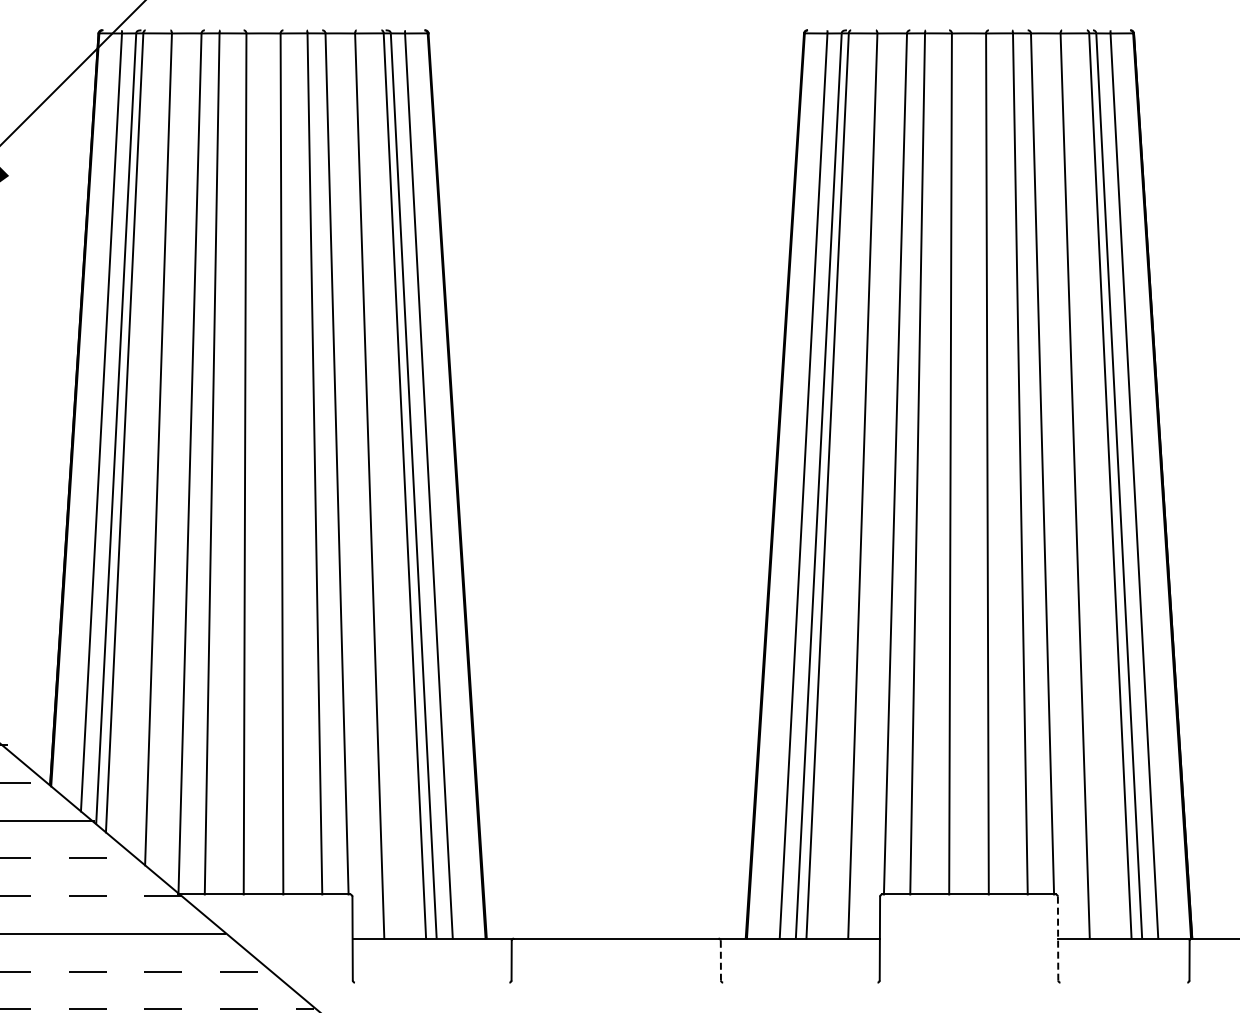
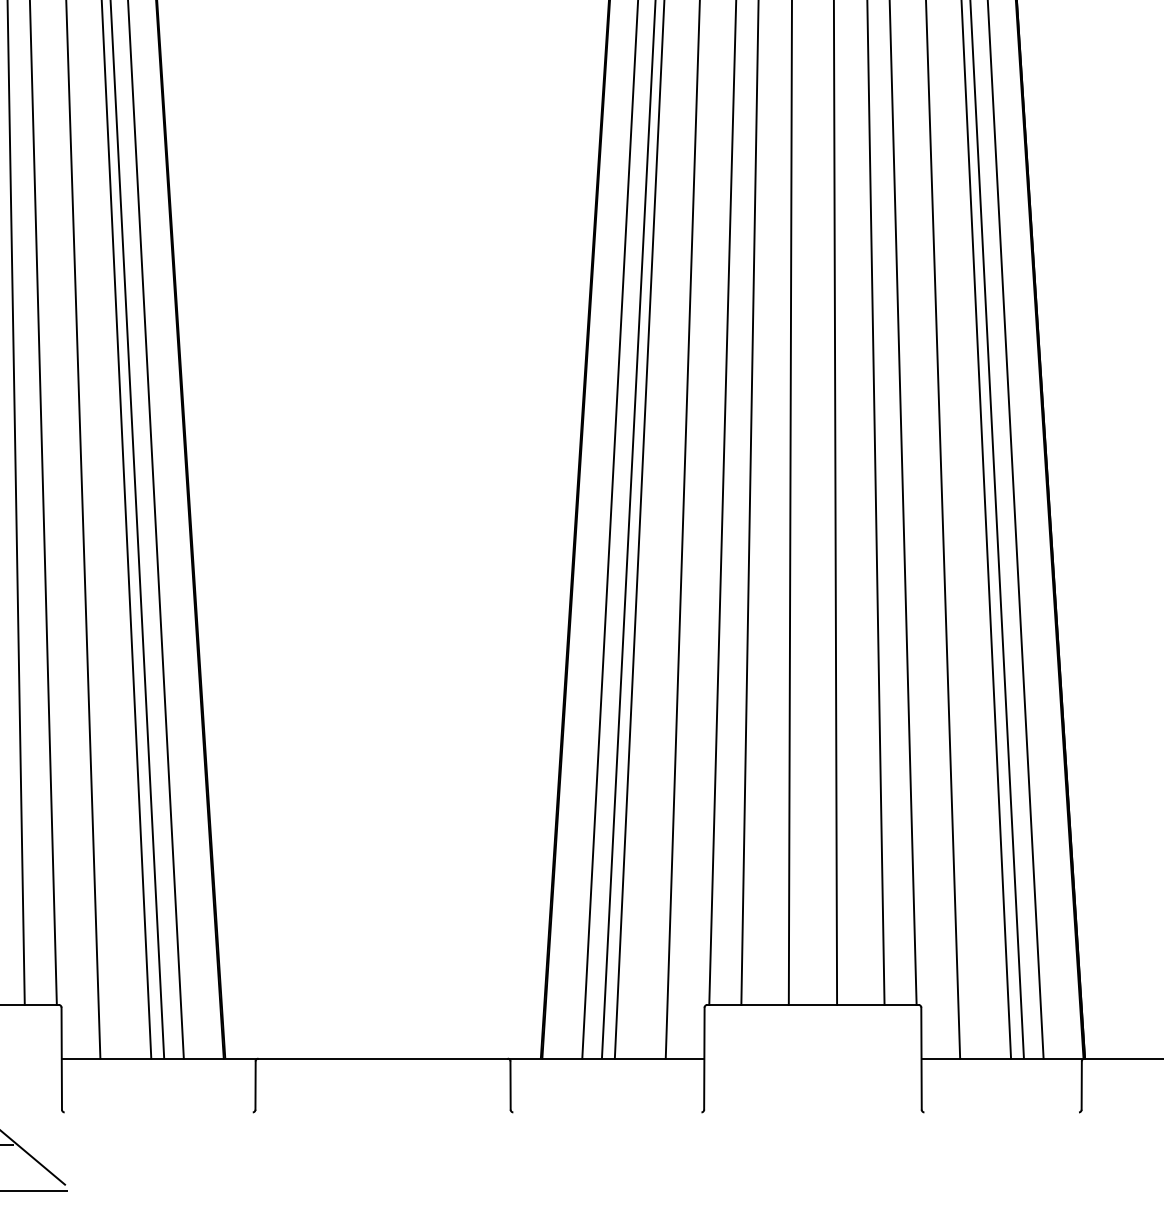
line: (1058, 938) -> (922, 1058), dashed -> solid
line: (720, 960) -> (510, 1085), dashed -> solid

